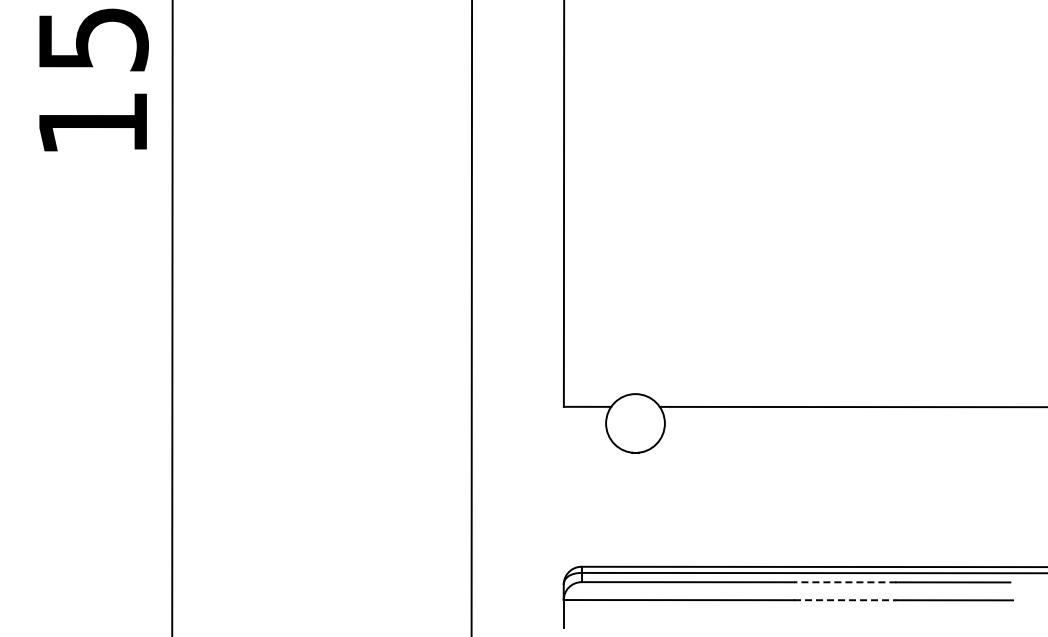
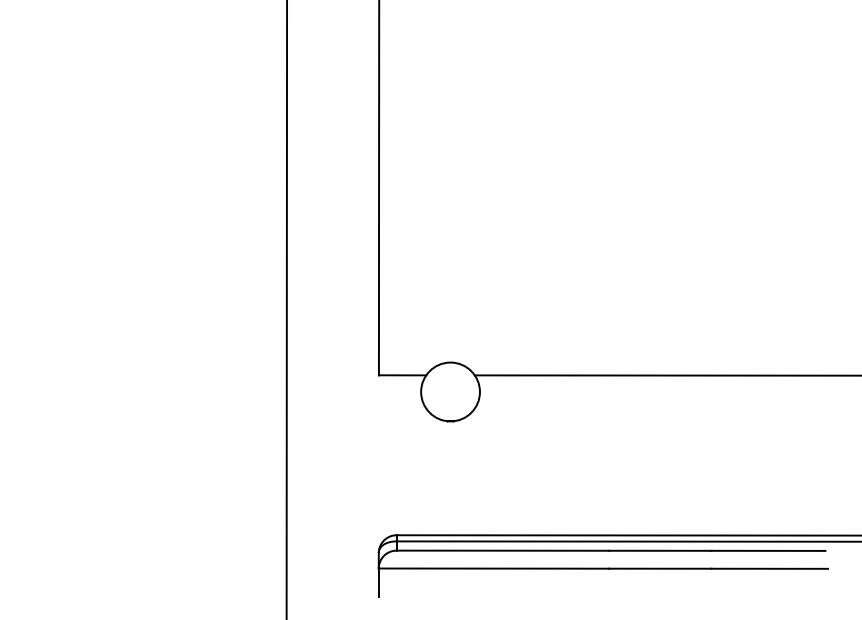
line: (844, 582) -> (659, 550), dashed -> solid
line: (845, 600) -> (660, 568), dashed -> solid

